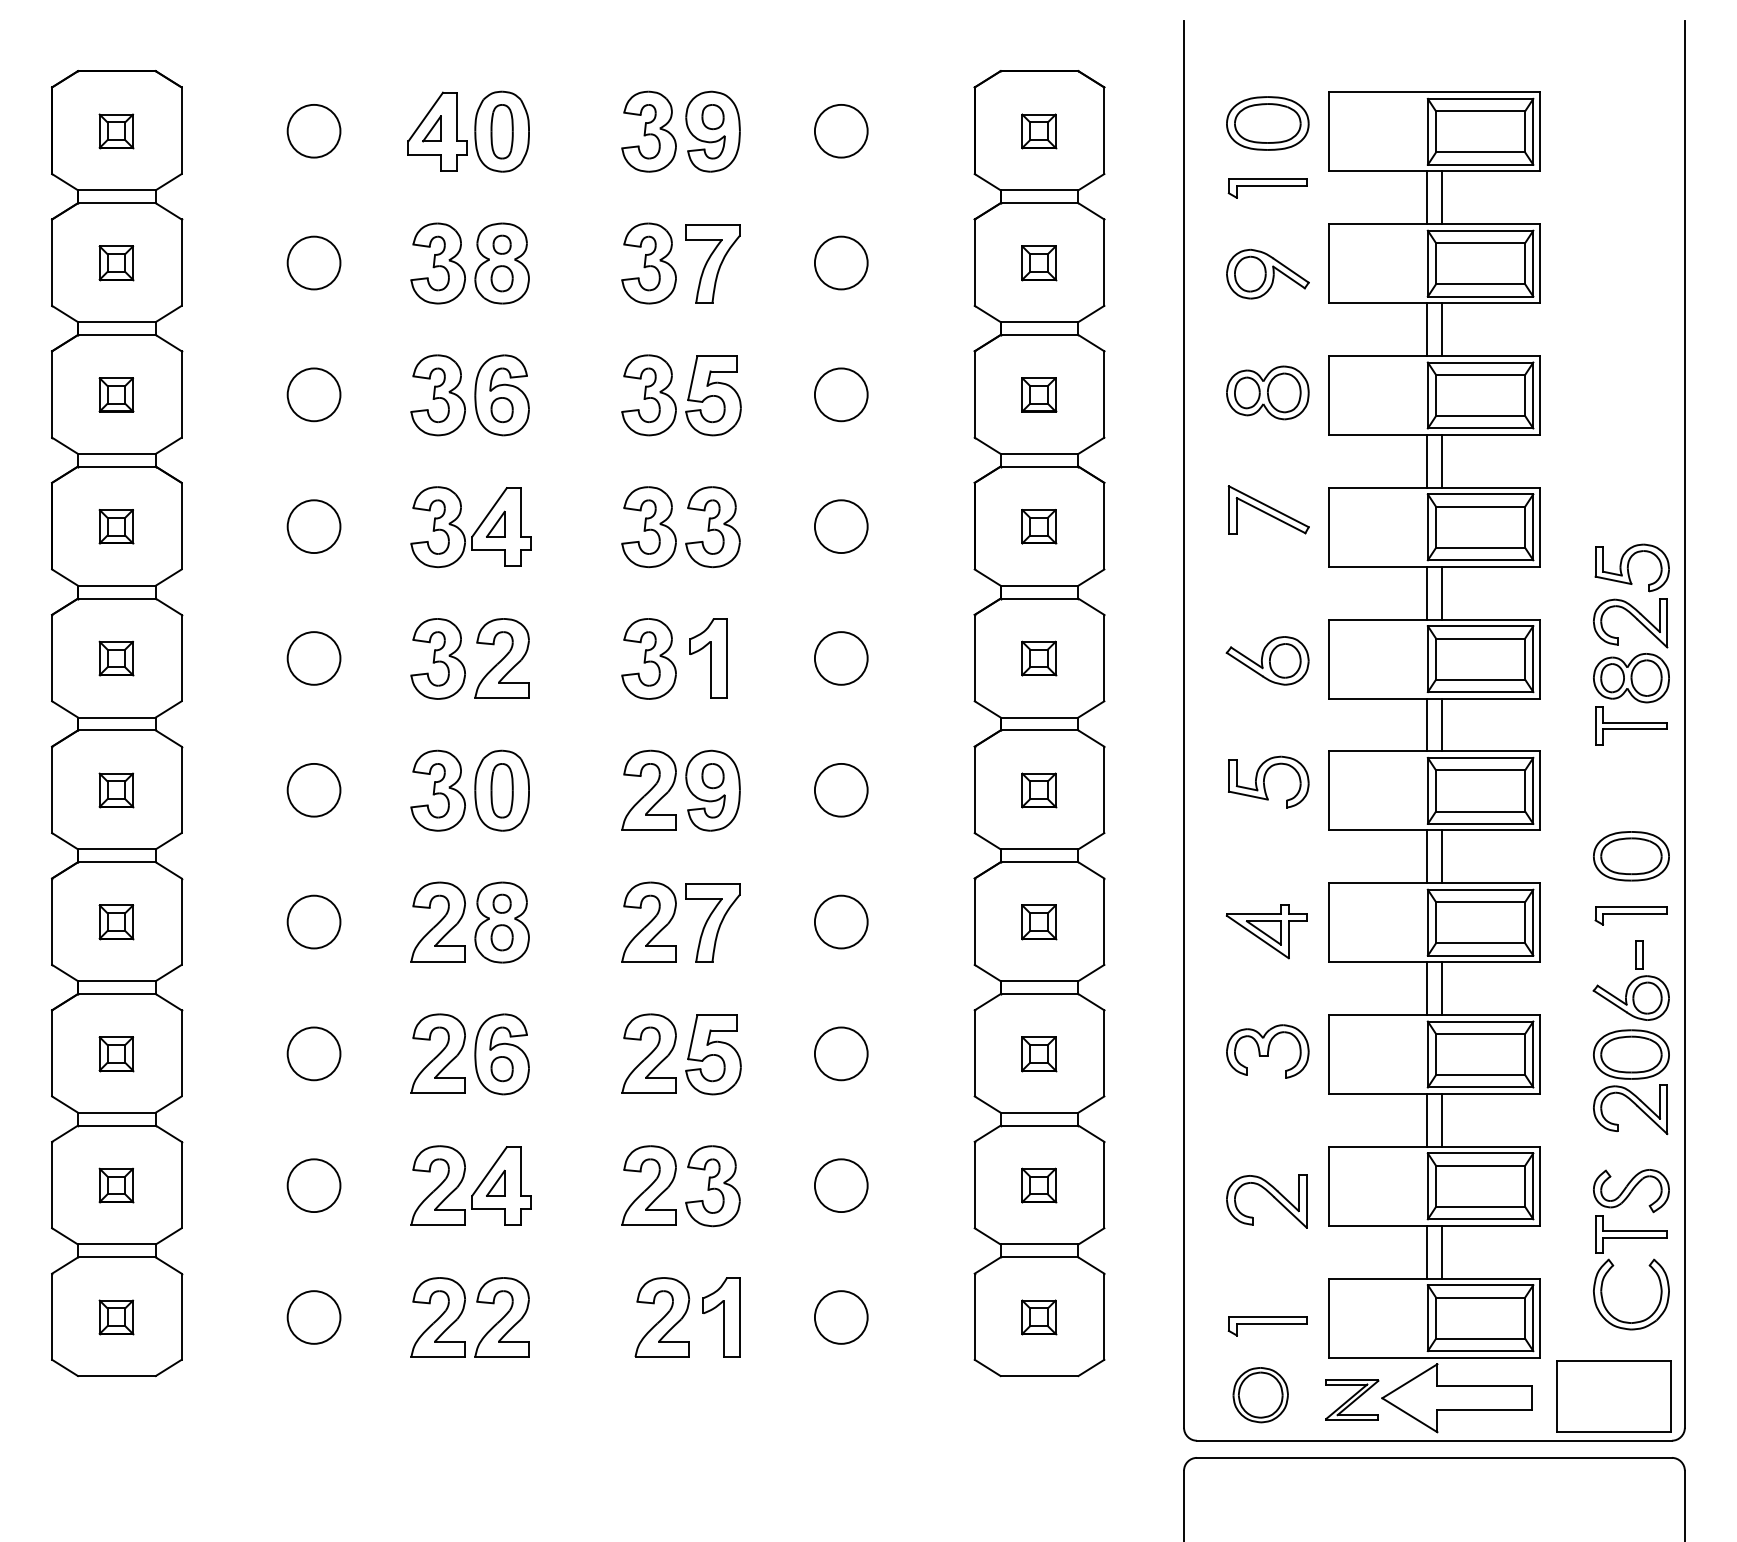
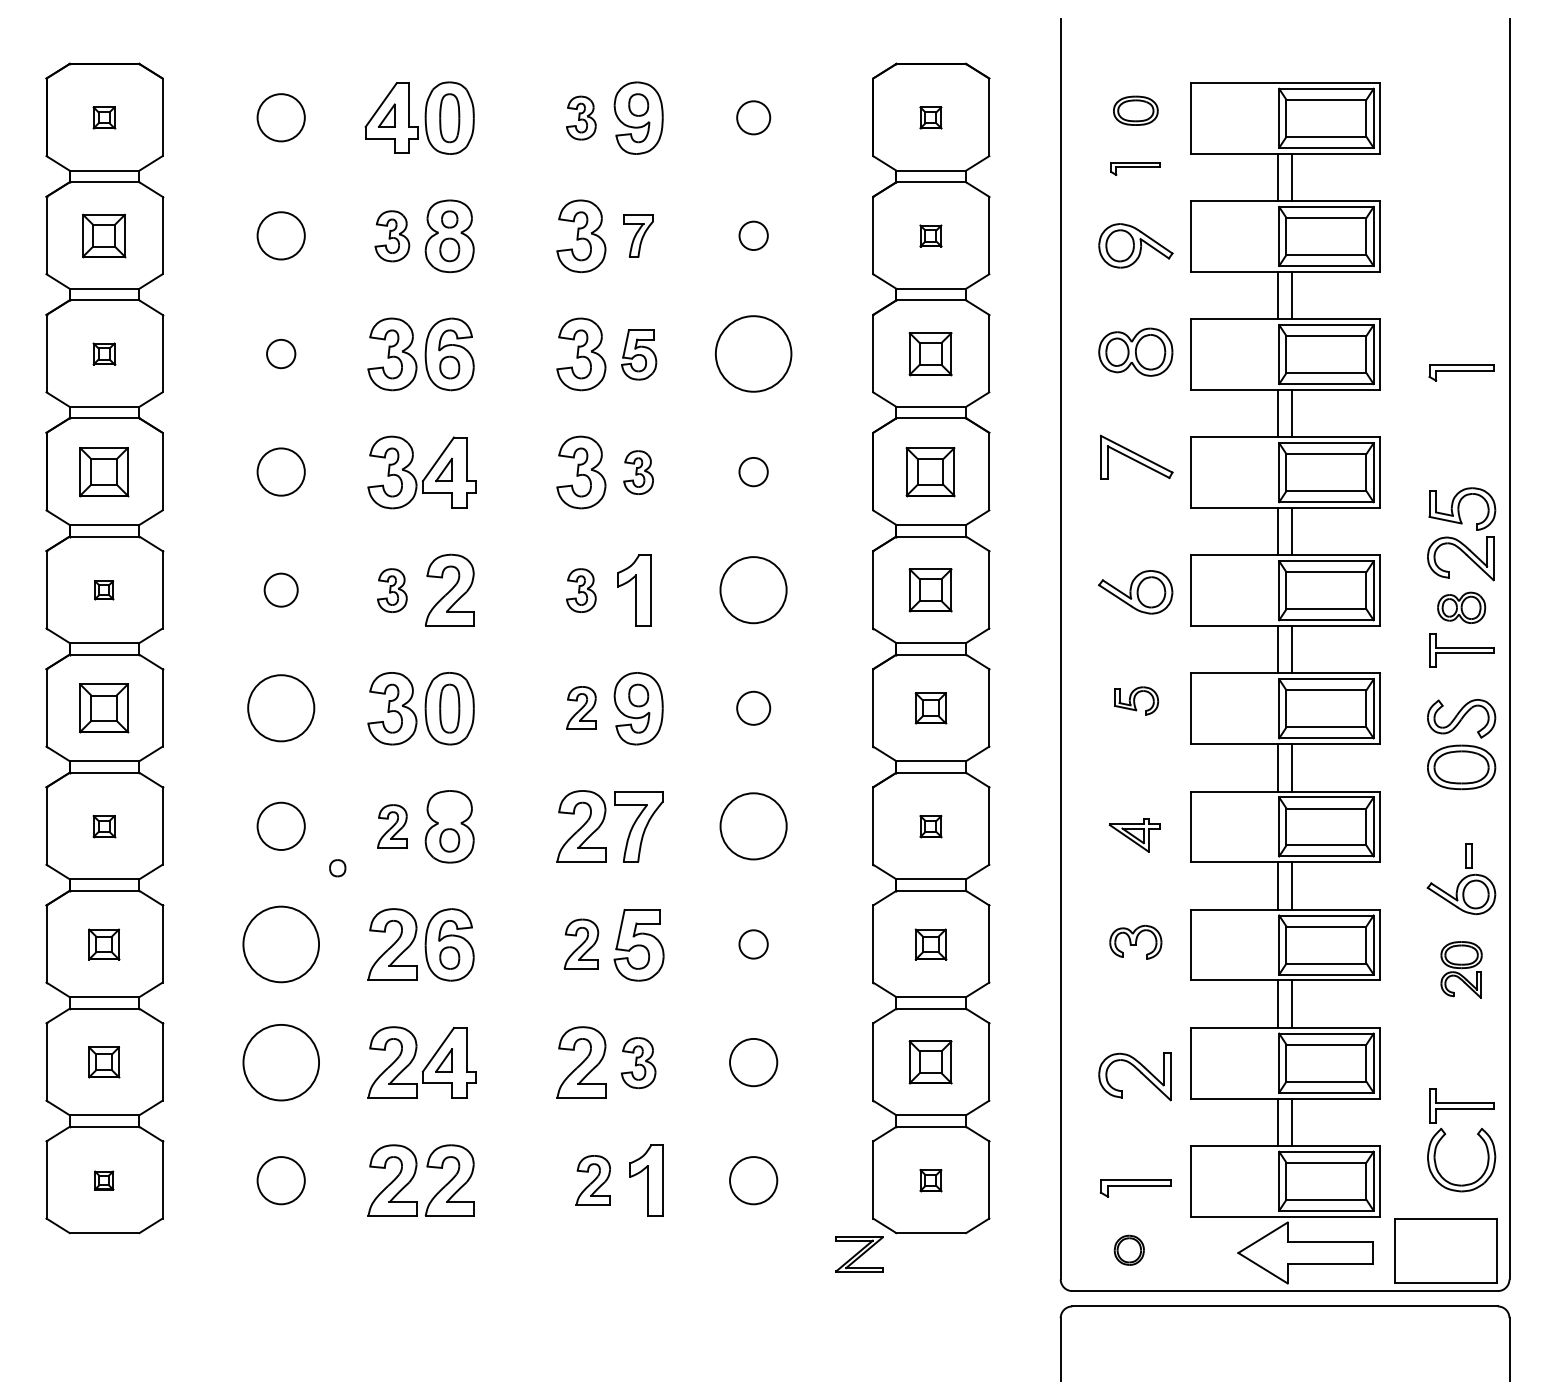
part: (1267, 123) -> (1135, 110), size x0.6
part: (116, 131) -> (104, 118), size x0.7
part: (648, 131) -> (580, 118), size x0.6
circle: (841, 131) -> (753, 118), size x0.7
part: (1039, 131) -> (931, 118), size x0.7
part: (1267, 188) -> (1135, 169), size x0.7
circle: (841, 262) -> (753, 235), size x0.6
part: (116, 263) -> (104, 236), size x1.4
part: (437, 263) -> (391, 236), size x0.7
part: (712, 263) -> (638, 236), size x0.6
part: (1039, 263) -> (931, 236), size x0.7
part: (116, 394) -> (104, 353), size x0.7
circle: (313, 394) -> (280, 353), size x0.6
circle: (840, 394) -> (752, 353), size x1.6
part: (1039, 394) -> (931, 353), size x1.4
part: (713, 395) -> (639, 354), size x0.7
part: (116, 526) -> (104, 471), size x1.6
circle: (840, 526) -> (752, 471), size x0.6
part: (1039, 526) -> (931, 471), size x1.6
part: (712, 527) -> (638, 472), size x0.6
part: (116, 658) -> (104, 590), size x0.6
circle: (313, 658) -> (280, 590), size x0.7
part: (437, 658) -> (391, 590), size x0.6
part: (648, 658) -> (580, 590), size x0.6
circle: (841, 658) -> (753, 590), size x1.4
part: (1039, 658) -> (931, 590), size x1.4
part: (1631, 678) -> (1461, 608), size x0.7
part: (1268, 781) -> (1136, 700), size x0.6
circle: (313, 789) -> (280, 707), size x1.4
part: (648, 789) -> (580, 707), size x0.6
part: (116, 790) -> (104, 708), size x1.6
circle: (841, 790) -> (753, 708), size x0.7
part: (501, 903) -> (337, 867), moved
part: (1630, 915) -> (1460, 372), moved
part: (437, 921) -> (391, 825), size x0.6
circle: (840, 921) -> (752, 825), size x1.4
part: (116, 922) -> (104, 826), size x0.7
part: (1039, 922) -> (931, 826), size x0.7
part: (1266, 931) -> (1134, 834), size x0.7
part: (1267, 1051) -> (1135, 942), size x0.7
circle: (313, 1053) -> (280, 944), size x1.6
part: (648, 1053) -> (580, 944), size x0.7
circle: (840, 1053) -> (752, 944), size x0.6
part: (1631, 1082) -> (1461, 970), size x0.6
circle: (313, 1185) -> (280, 1062), size x1.6
part: (1039, 1185) -> (931, 1062), size x1.4
part: (712, 1186) -> (638, 1063), size x0.7
part: (1631, 1191) -> (1461, 719), moved
part: (116, 1317) -> (104, 1180), size x0.6
part: (662, 1317) -> (593, 1180), size x0.7
part: (1039, 1317) -> (931, 1180), size x0.7
part: (1260, 1395) -> (1129, 1250), size x0.6
part: (1352, 1399) -> (859, 1254), moved

